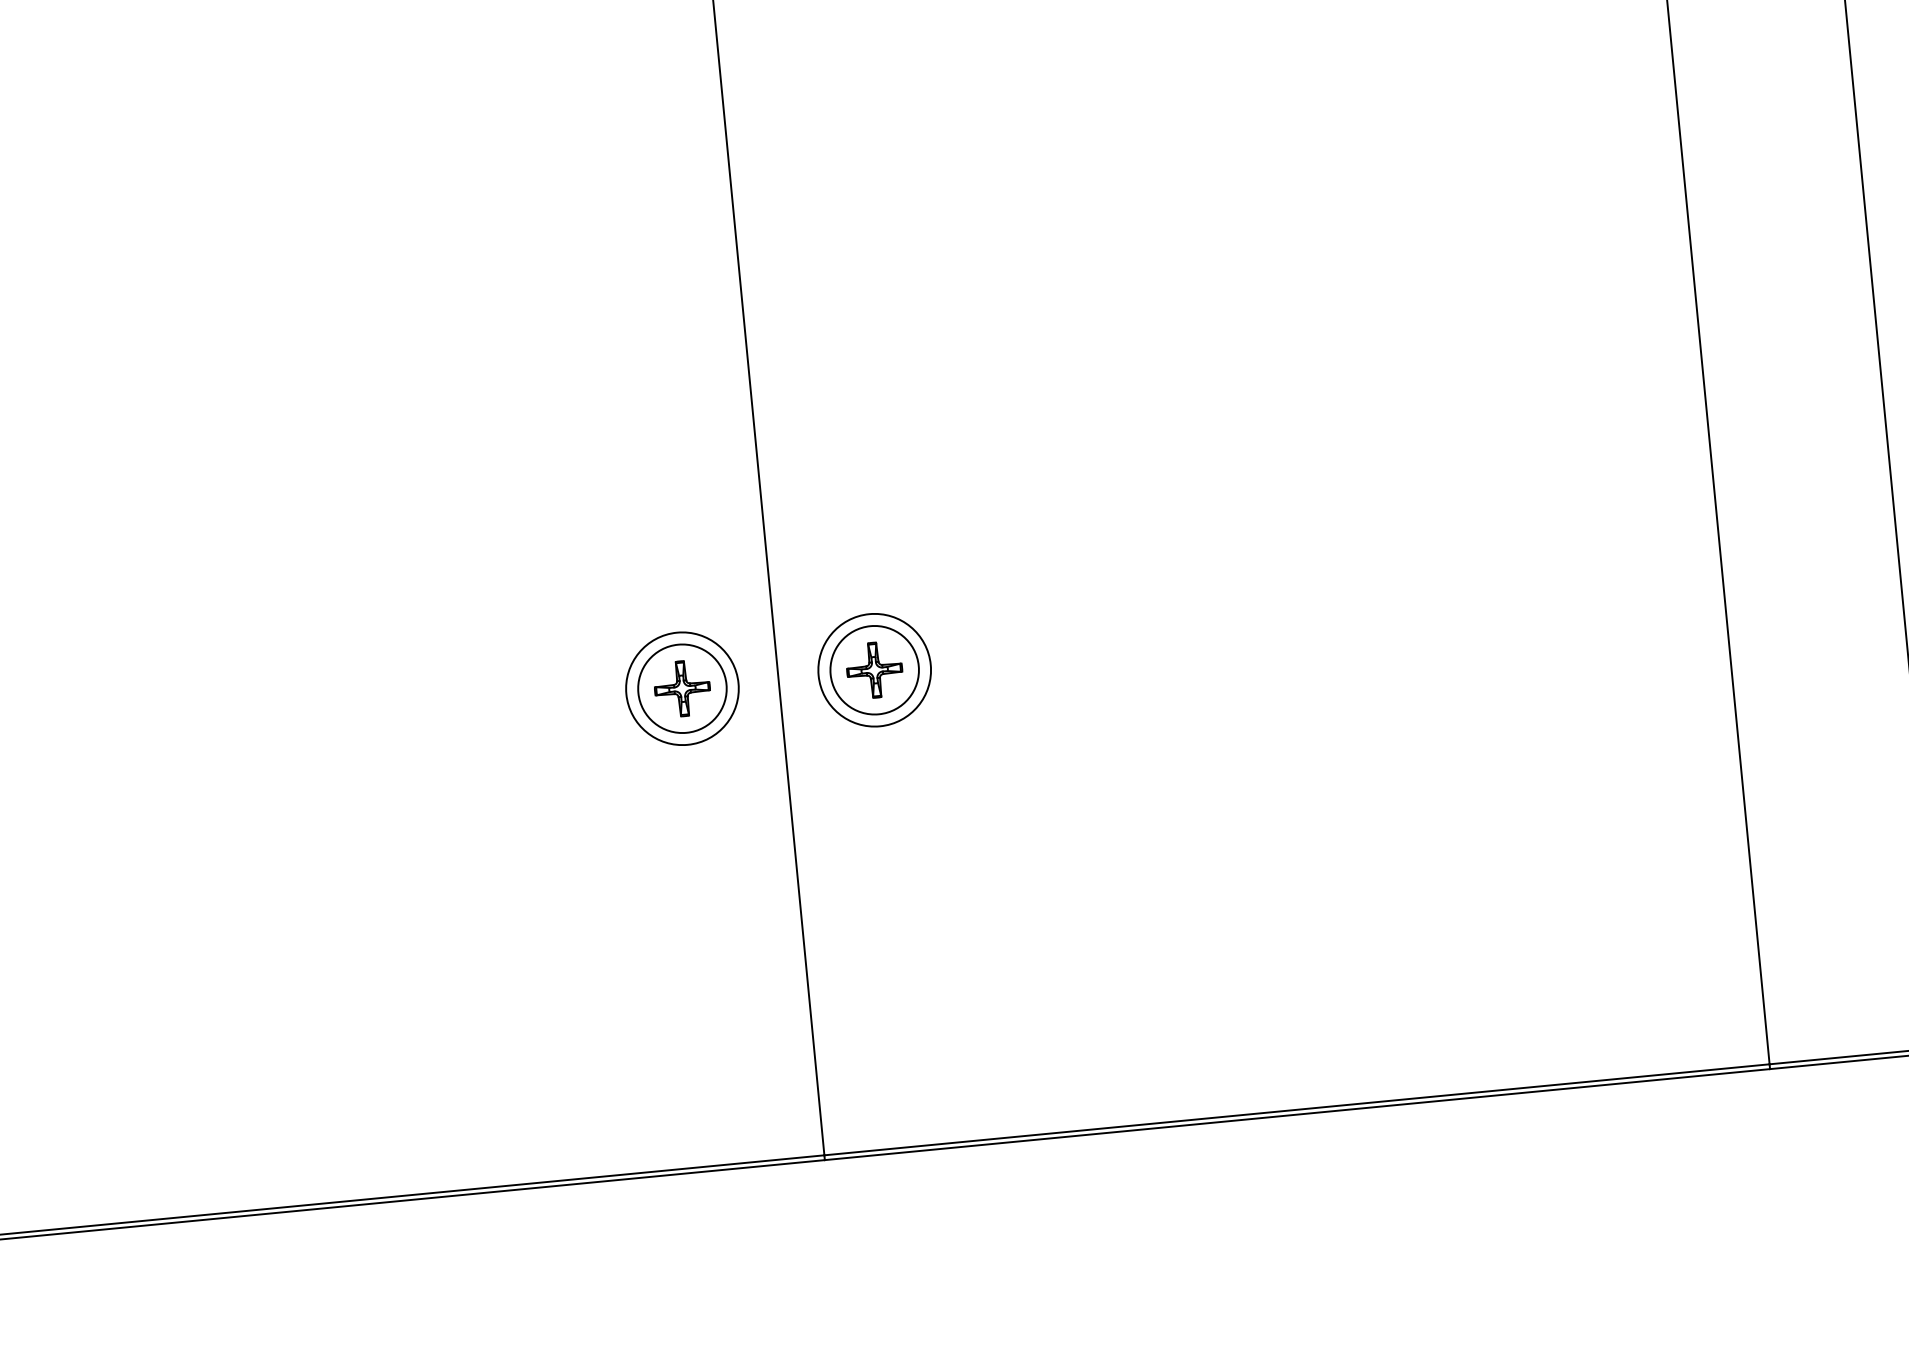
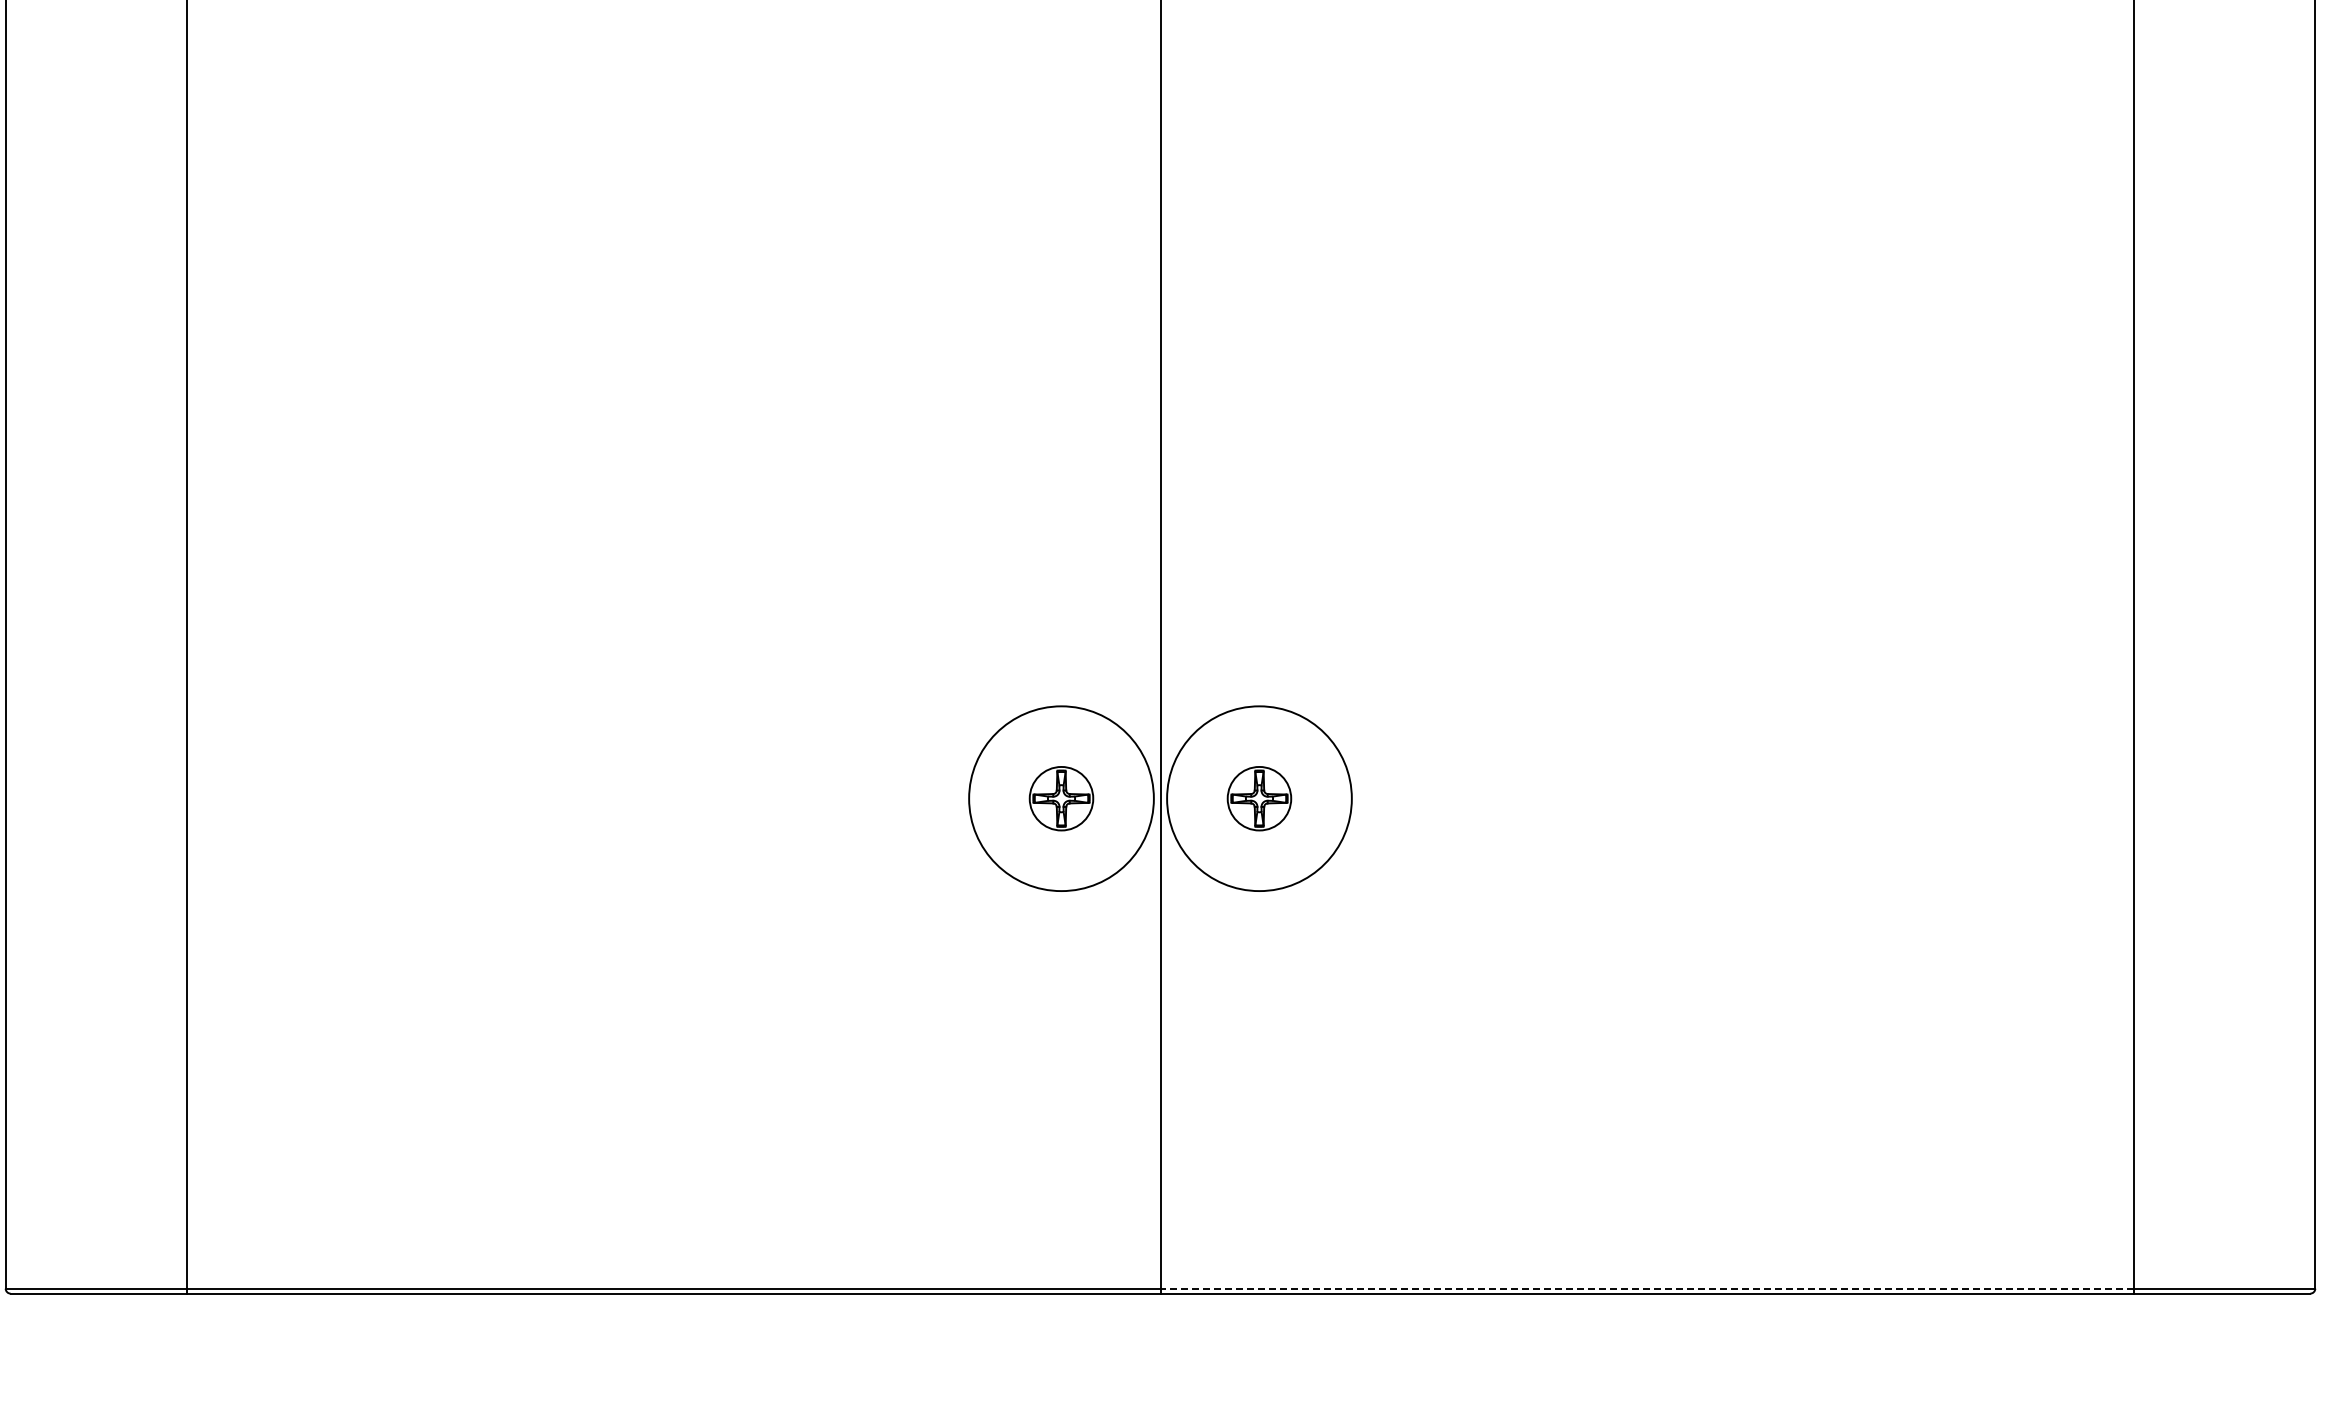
circle: (874, 670) -> (1259, 798), size x0.7
circle: (874, 670) -> (1259, 798), size x1.6
circle: (682, 688) -> (1061, 798), size x0.7
circle: (682, 688) -> (1061, 798), size x1.6
line: (1297, 1109) -> (1647, 1288), solid -> dashed

